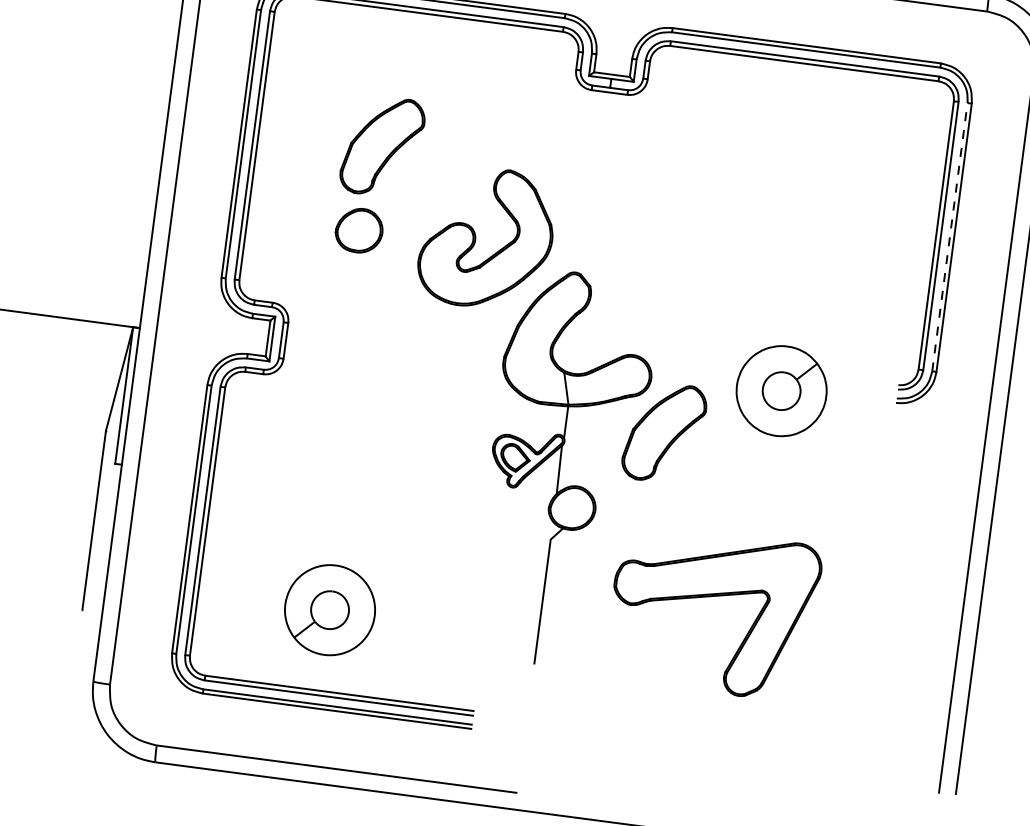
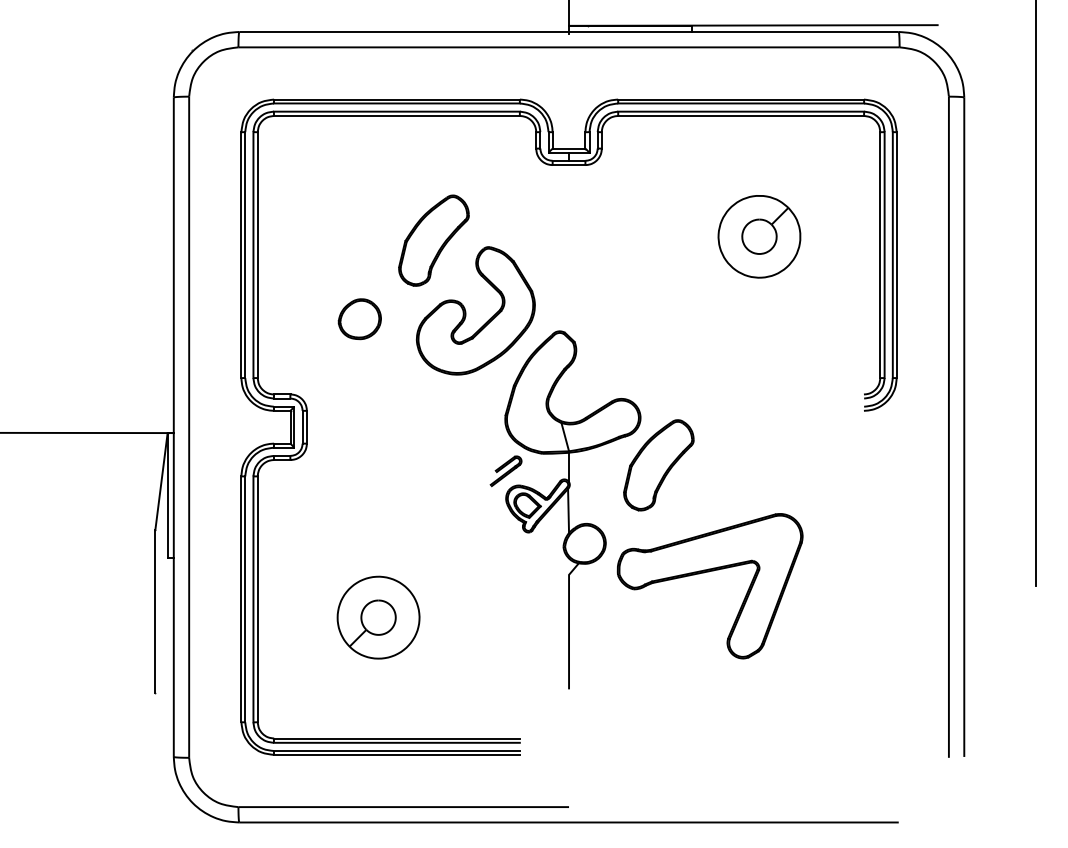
part: (382, 146) -> (433, 240), moved
line: (949, 237) -> (892, 255), dashed -> solid
part: (781, 390) -> (759, 236), moved
part: (496, 417) -> (505, 471), added
part: (708, 597) -> (704, 573), moved
part: (329, 609) -> (378, 617), moved

